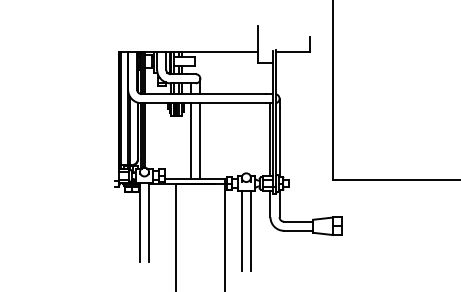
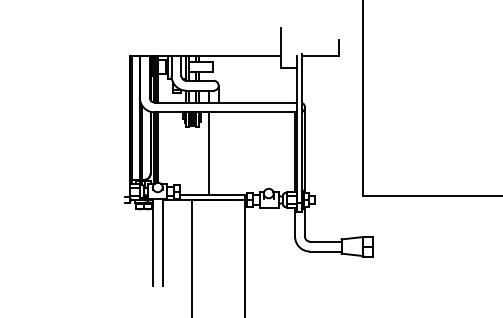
line: (200, 140) -> (218, 153), removed
line: (241, 230) -> (263, 251), removed
line: (250, 230) -> (273, 251), removed

